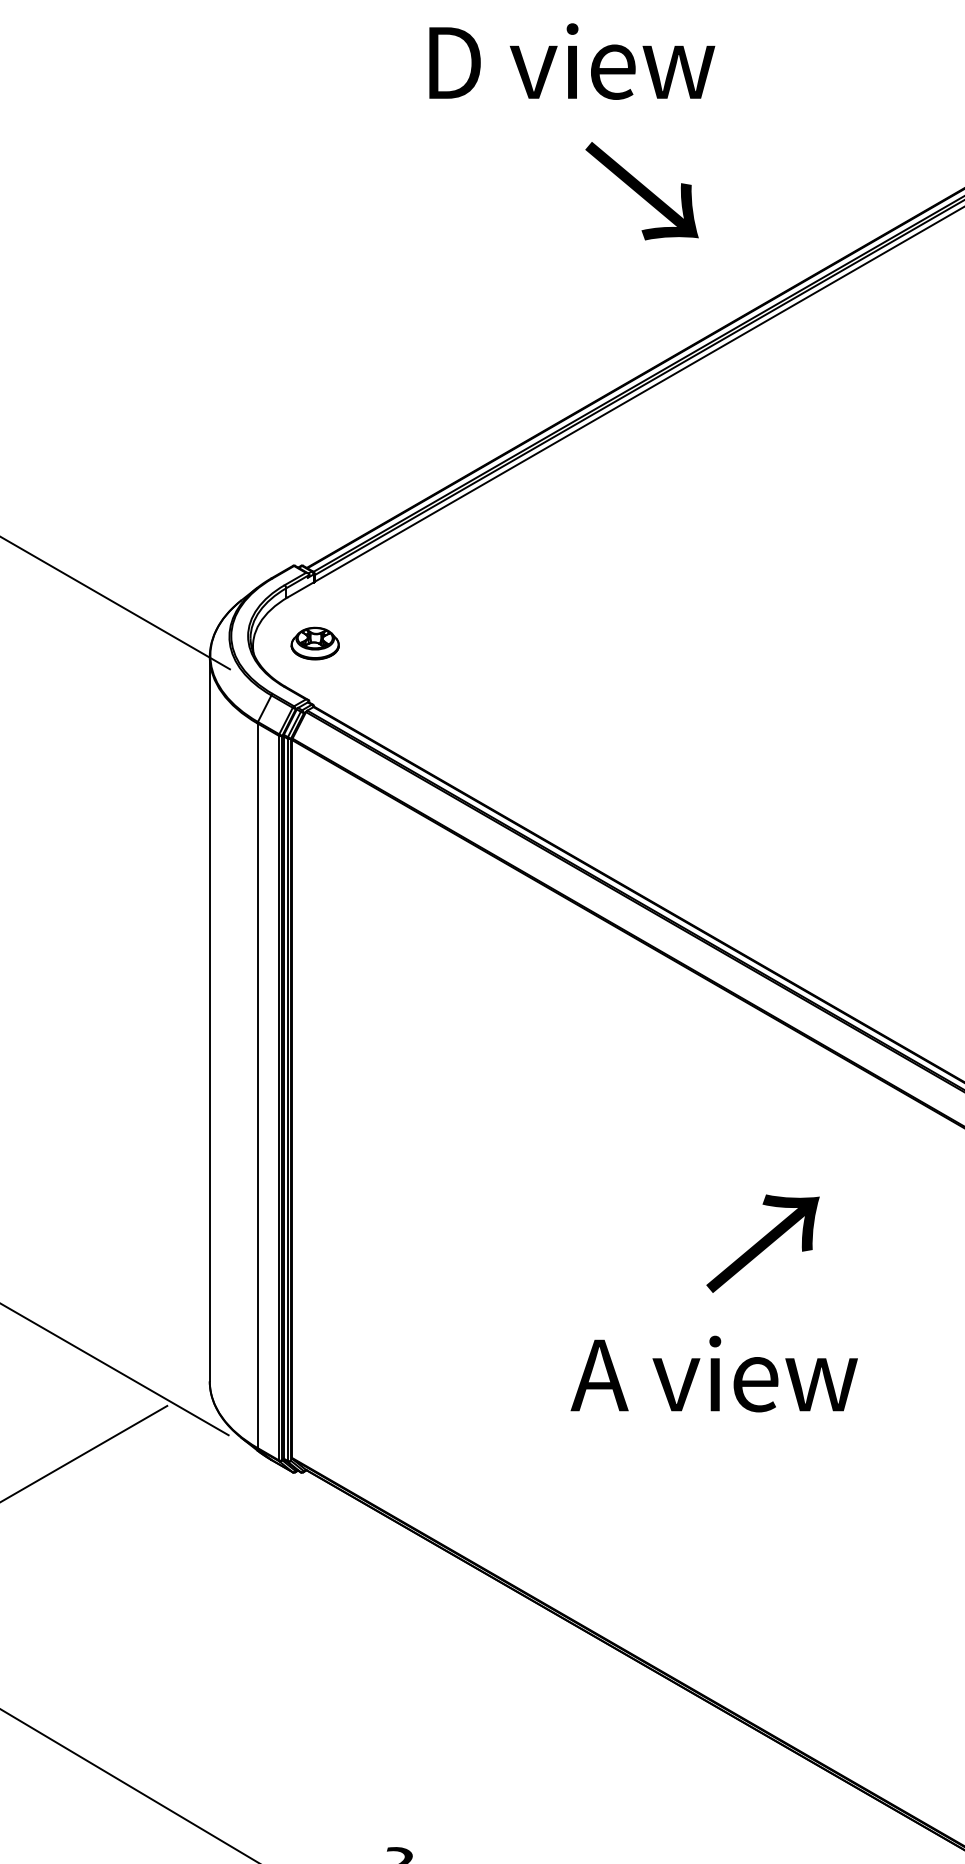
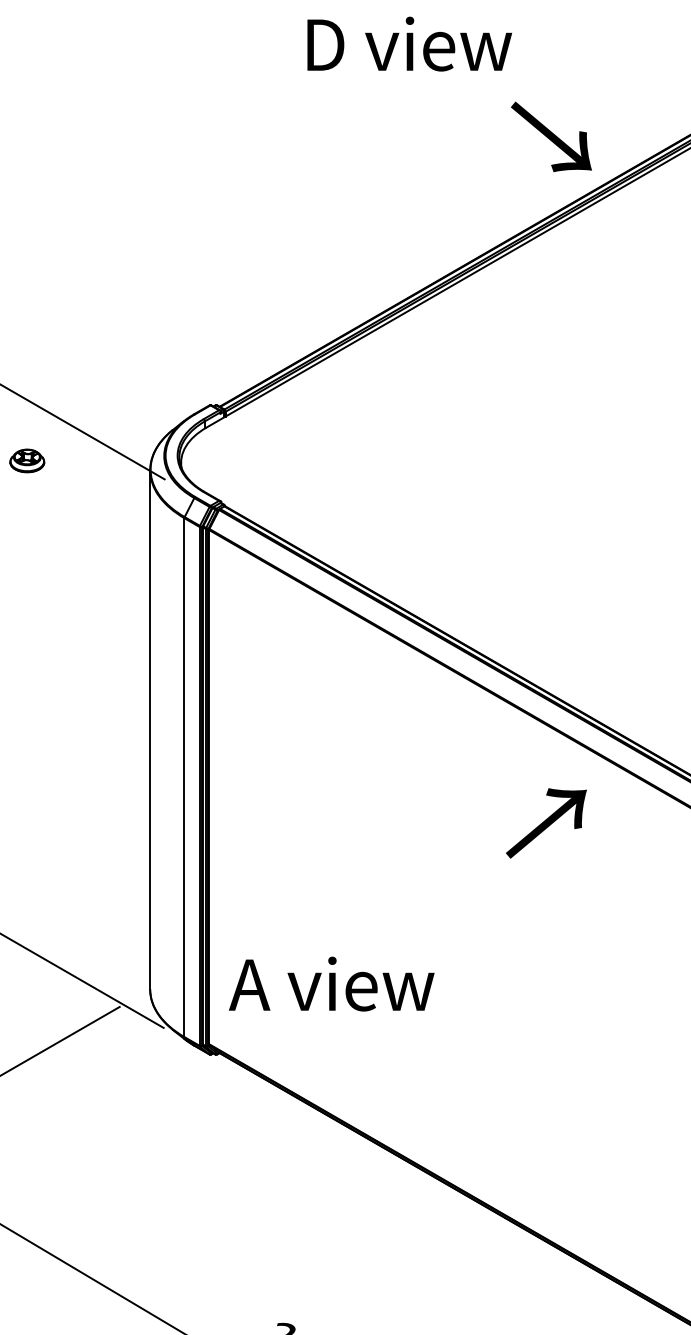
text: (641, 191) -> (551, 137), moved
part: (314, 643) -> (26, 460), moved
text: (762, 1243) -> (546, 823), moved
text: (713, 1373) -> (331, 983), moved

